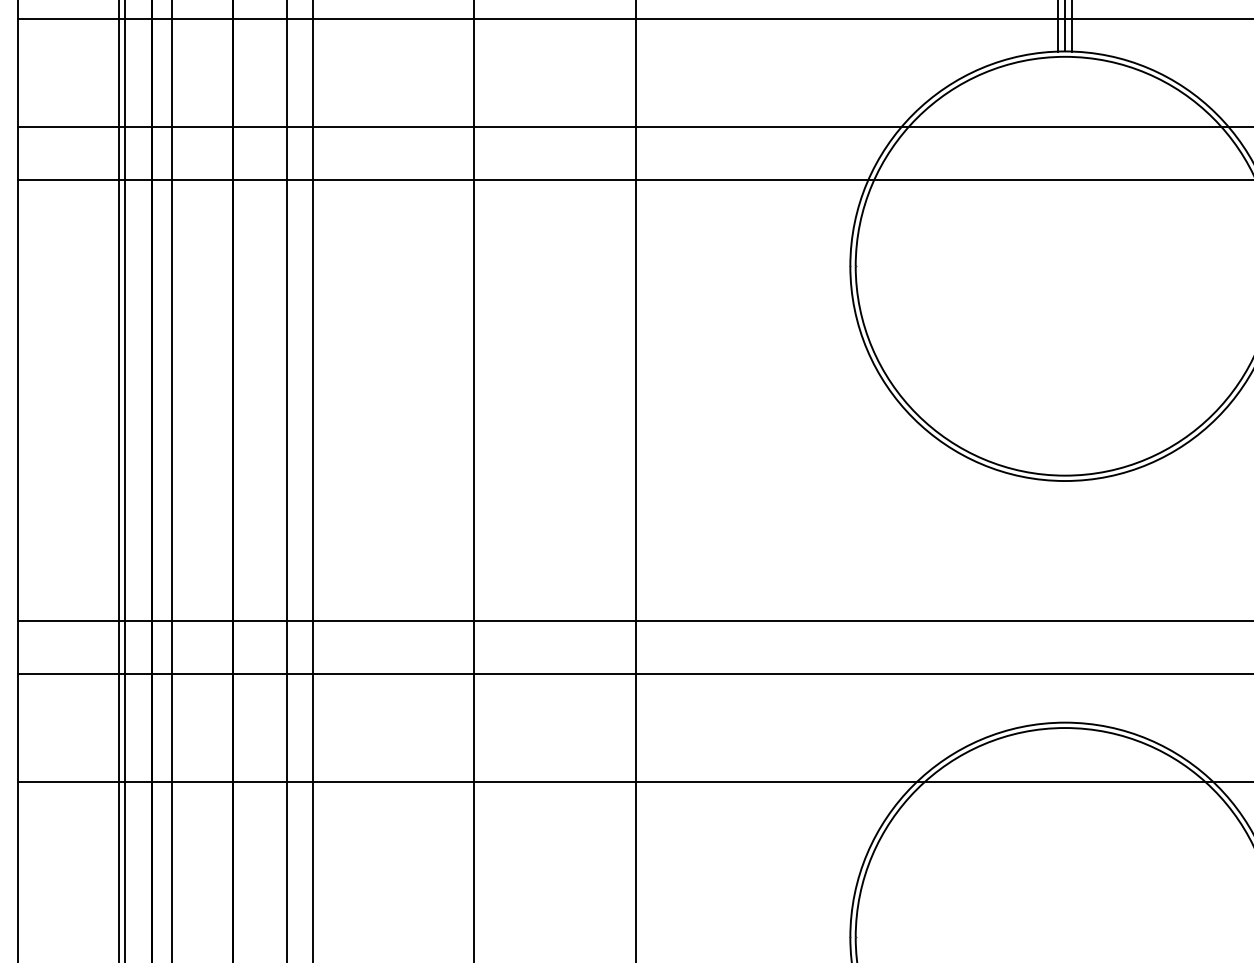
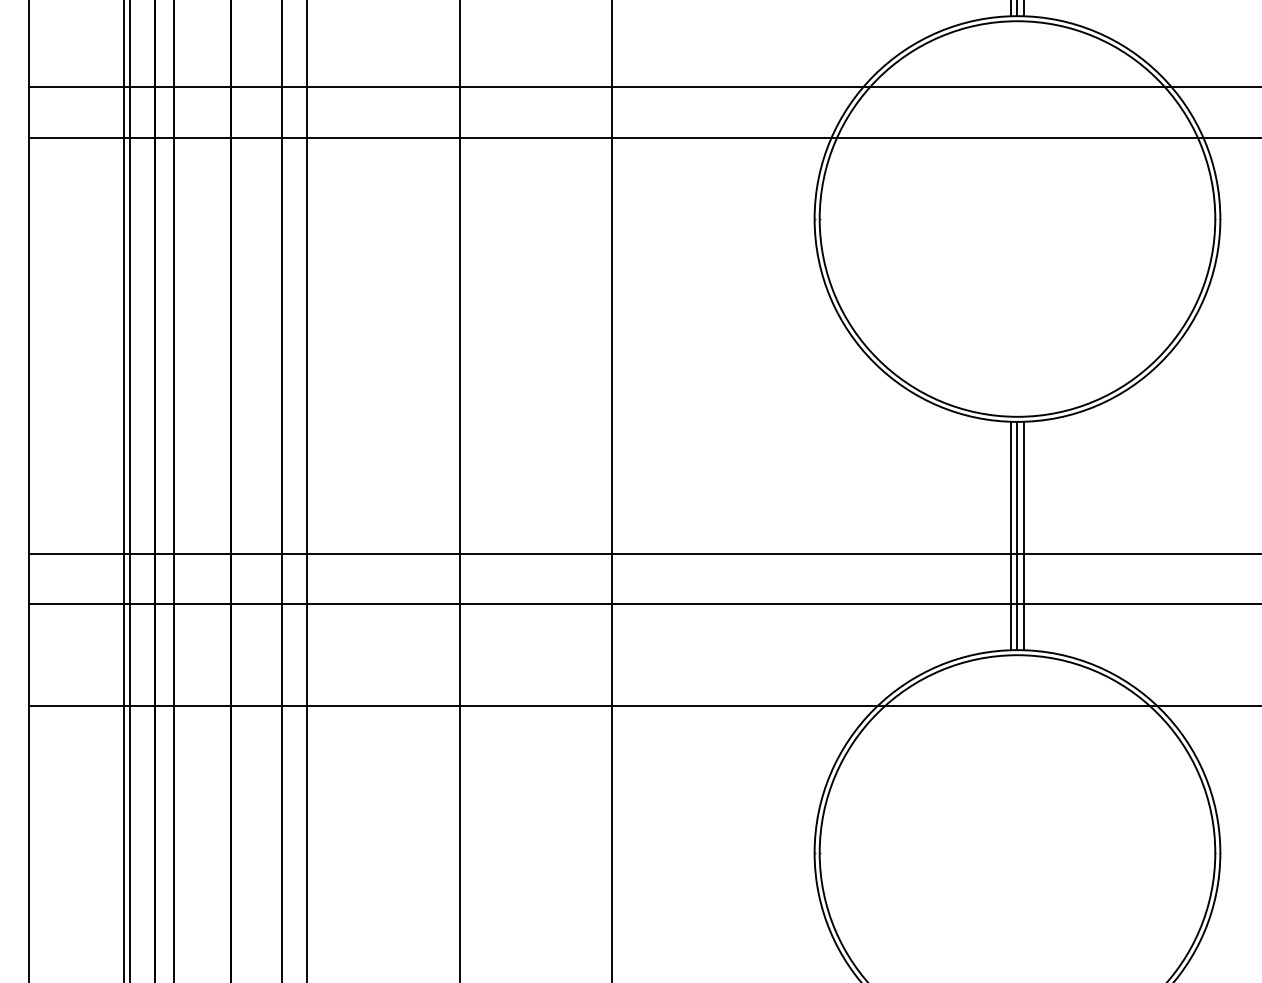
line: (1058, 601) -> (1011, 535), added
line: (1065, 601) -> (1017, 535), added
line: (1071, 601) -> (1023, 535), added

